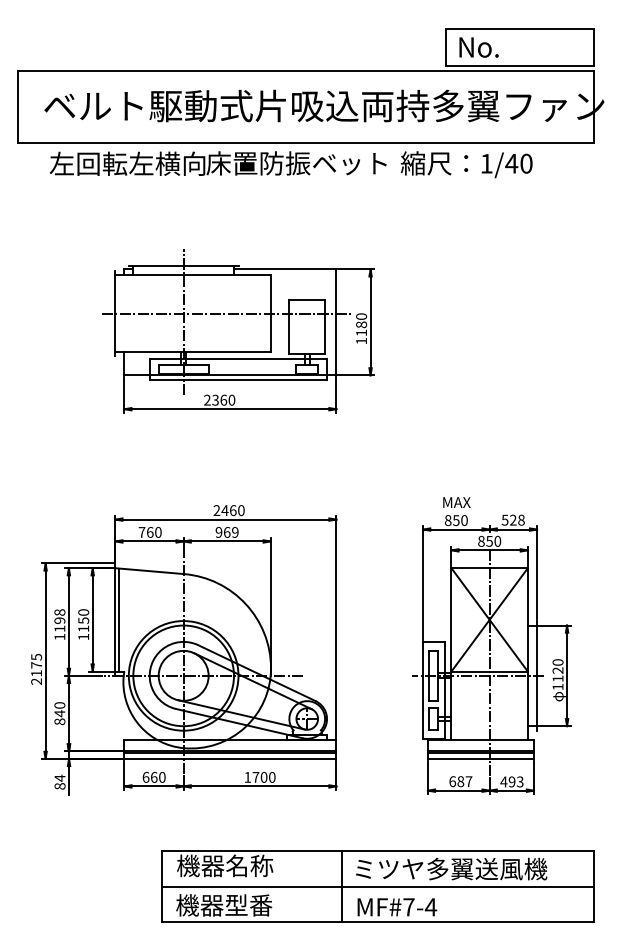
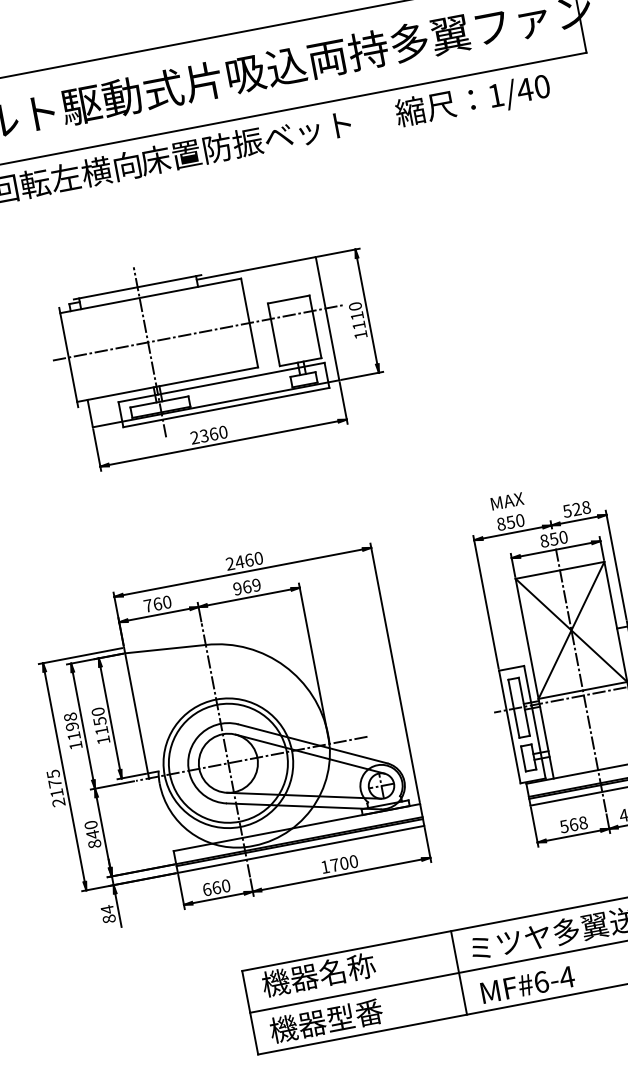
text: (466, 164) -> (472, 100), moved
text: (361, 324) -> (357, 315), 1180 -> 1110
line: (118, 619) -> (140, 712), removed
text: (460, 781) -> (573, 824), 687 -> 568
text: (408, 907) -> (540, 982), MF#7-4 -> MF#6-4

